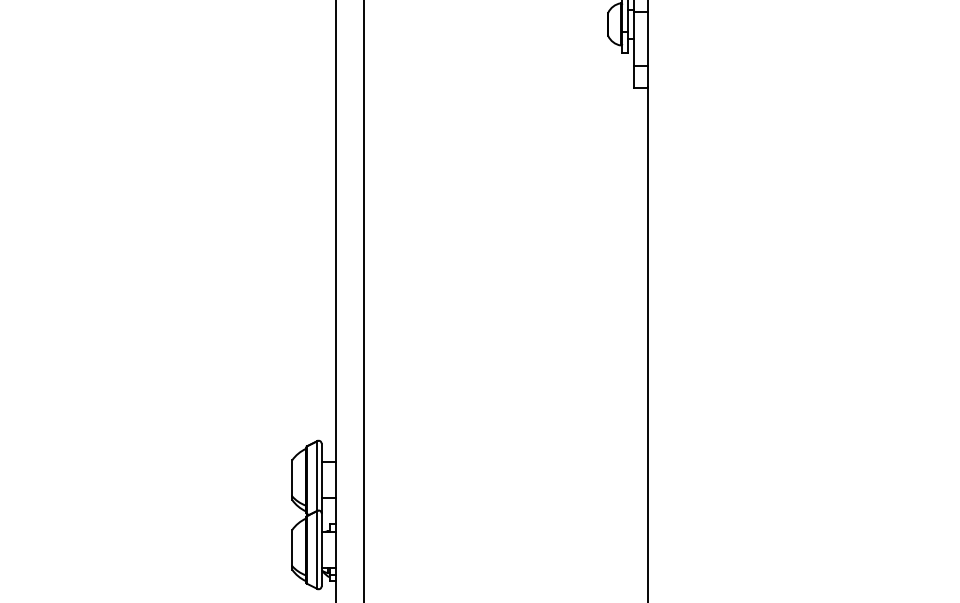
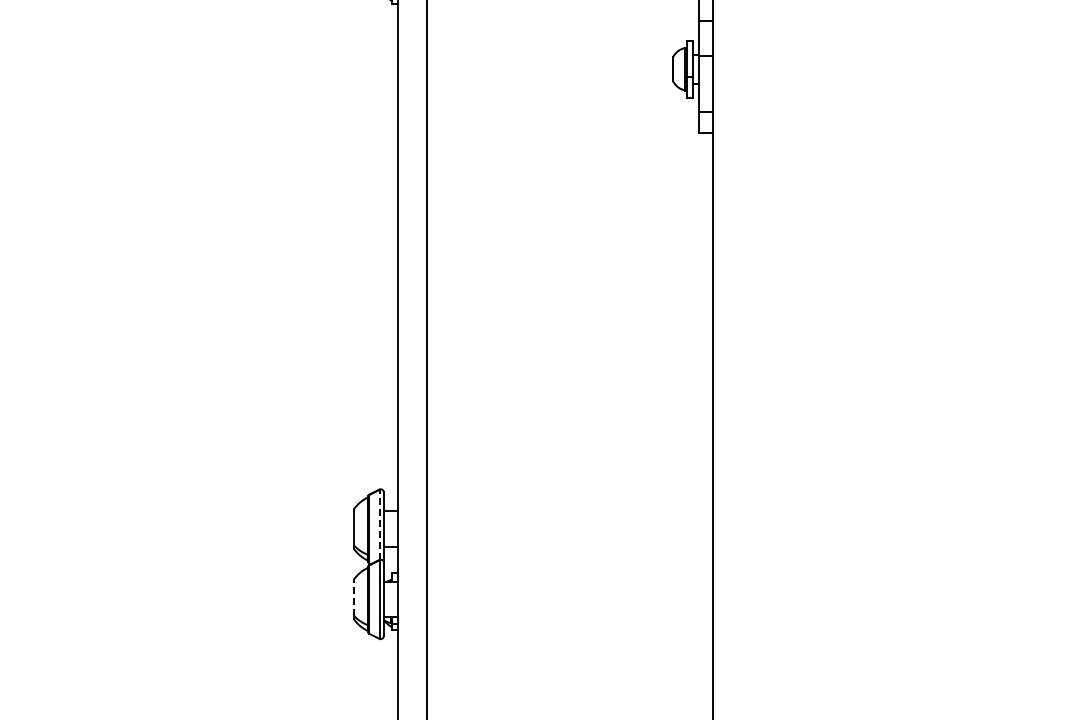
line: (317, 475) -> (379, 524), solid -> dashed
line: (292, 547) -> (354, 597), solid -> dashed

